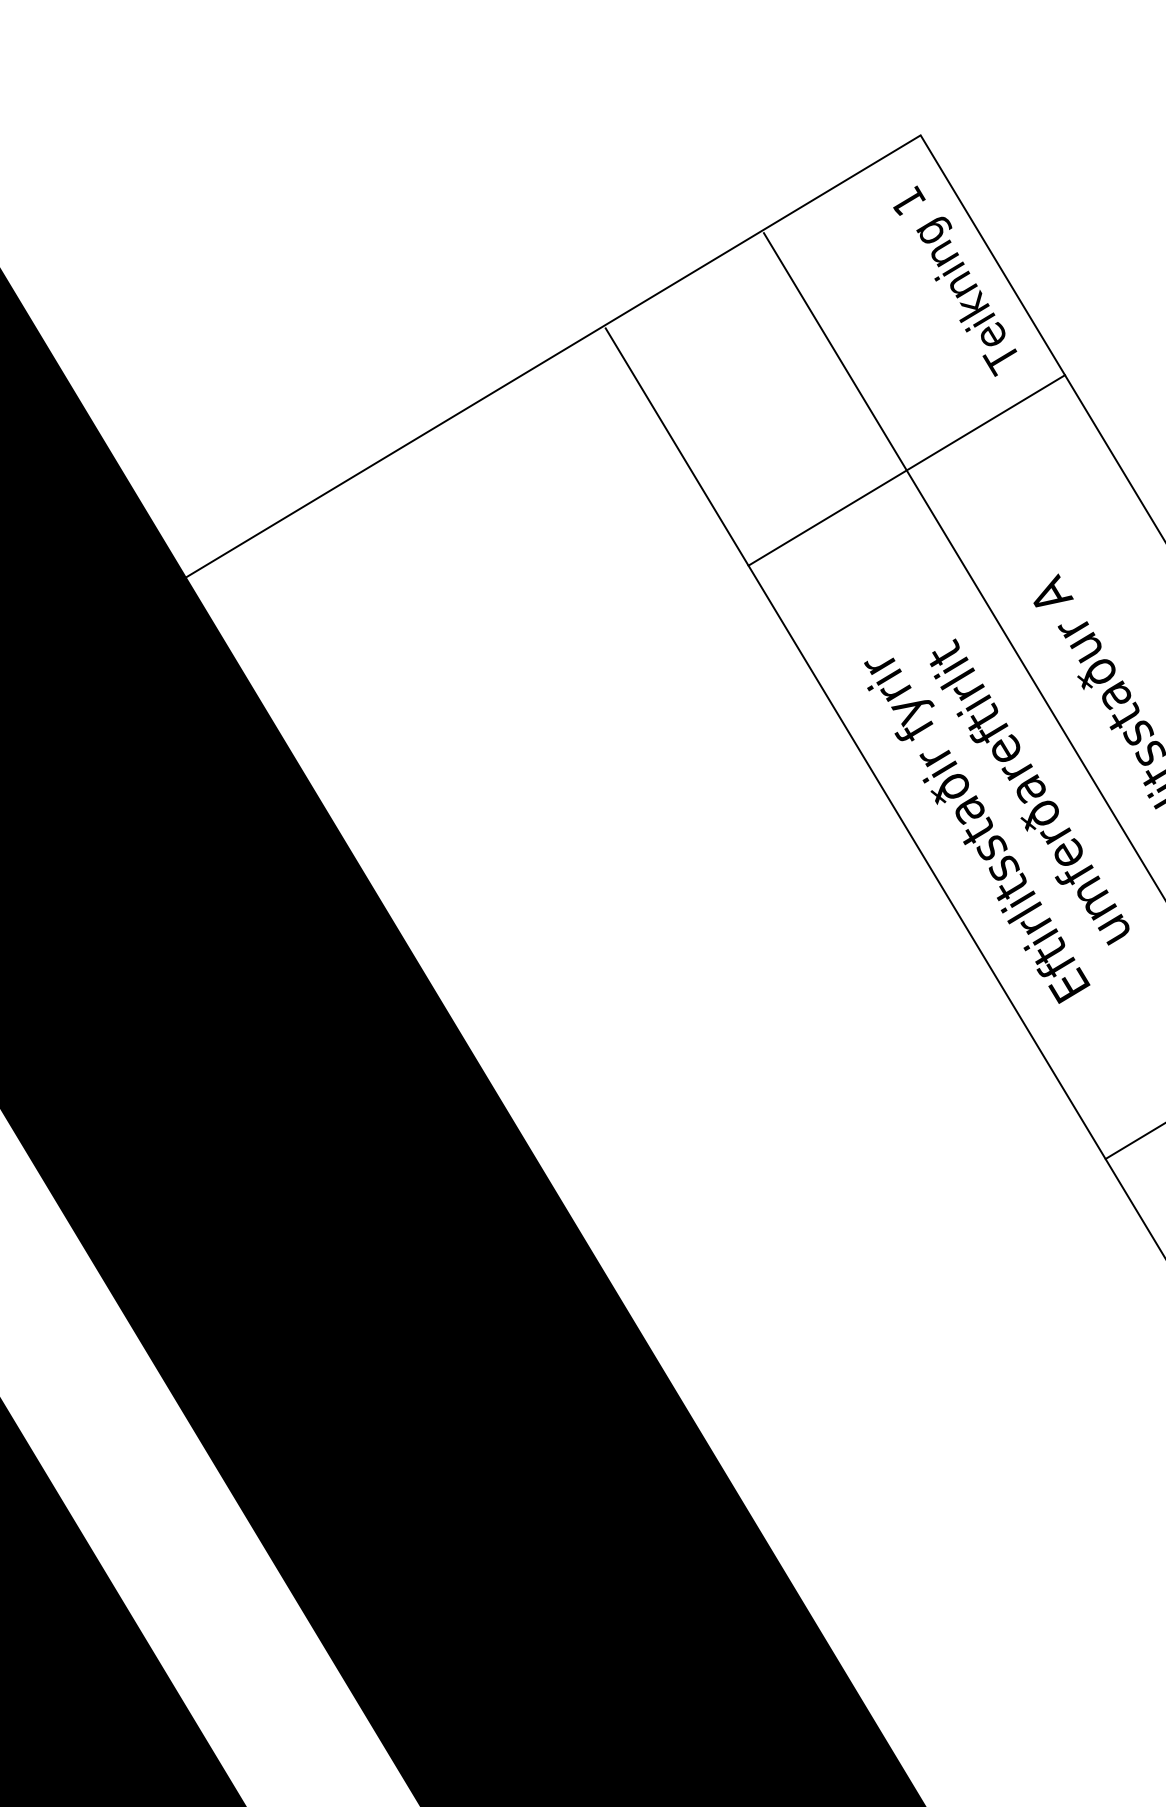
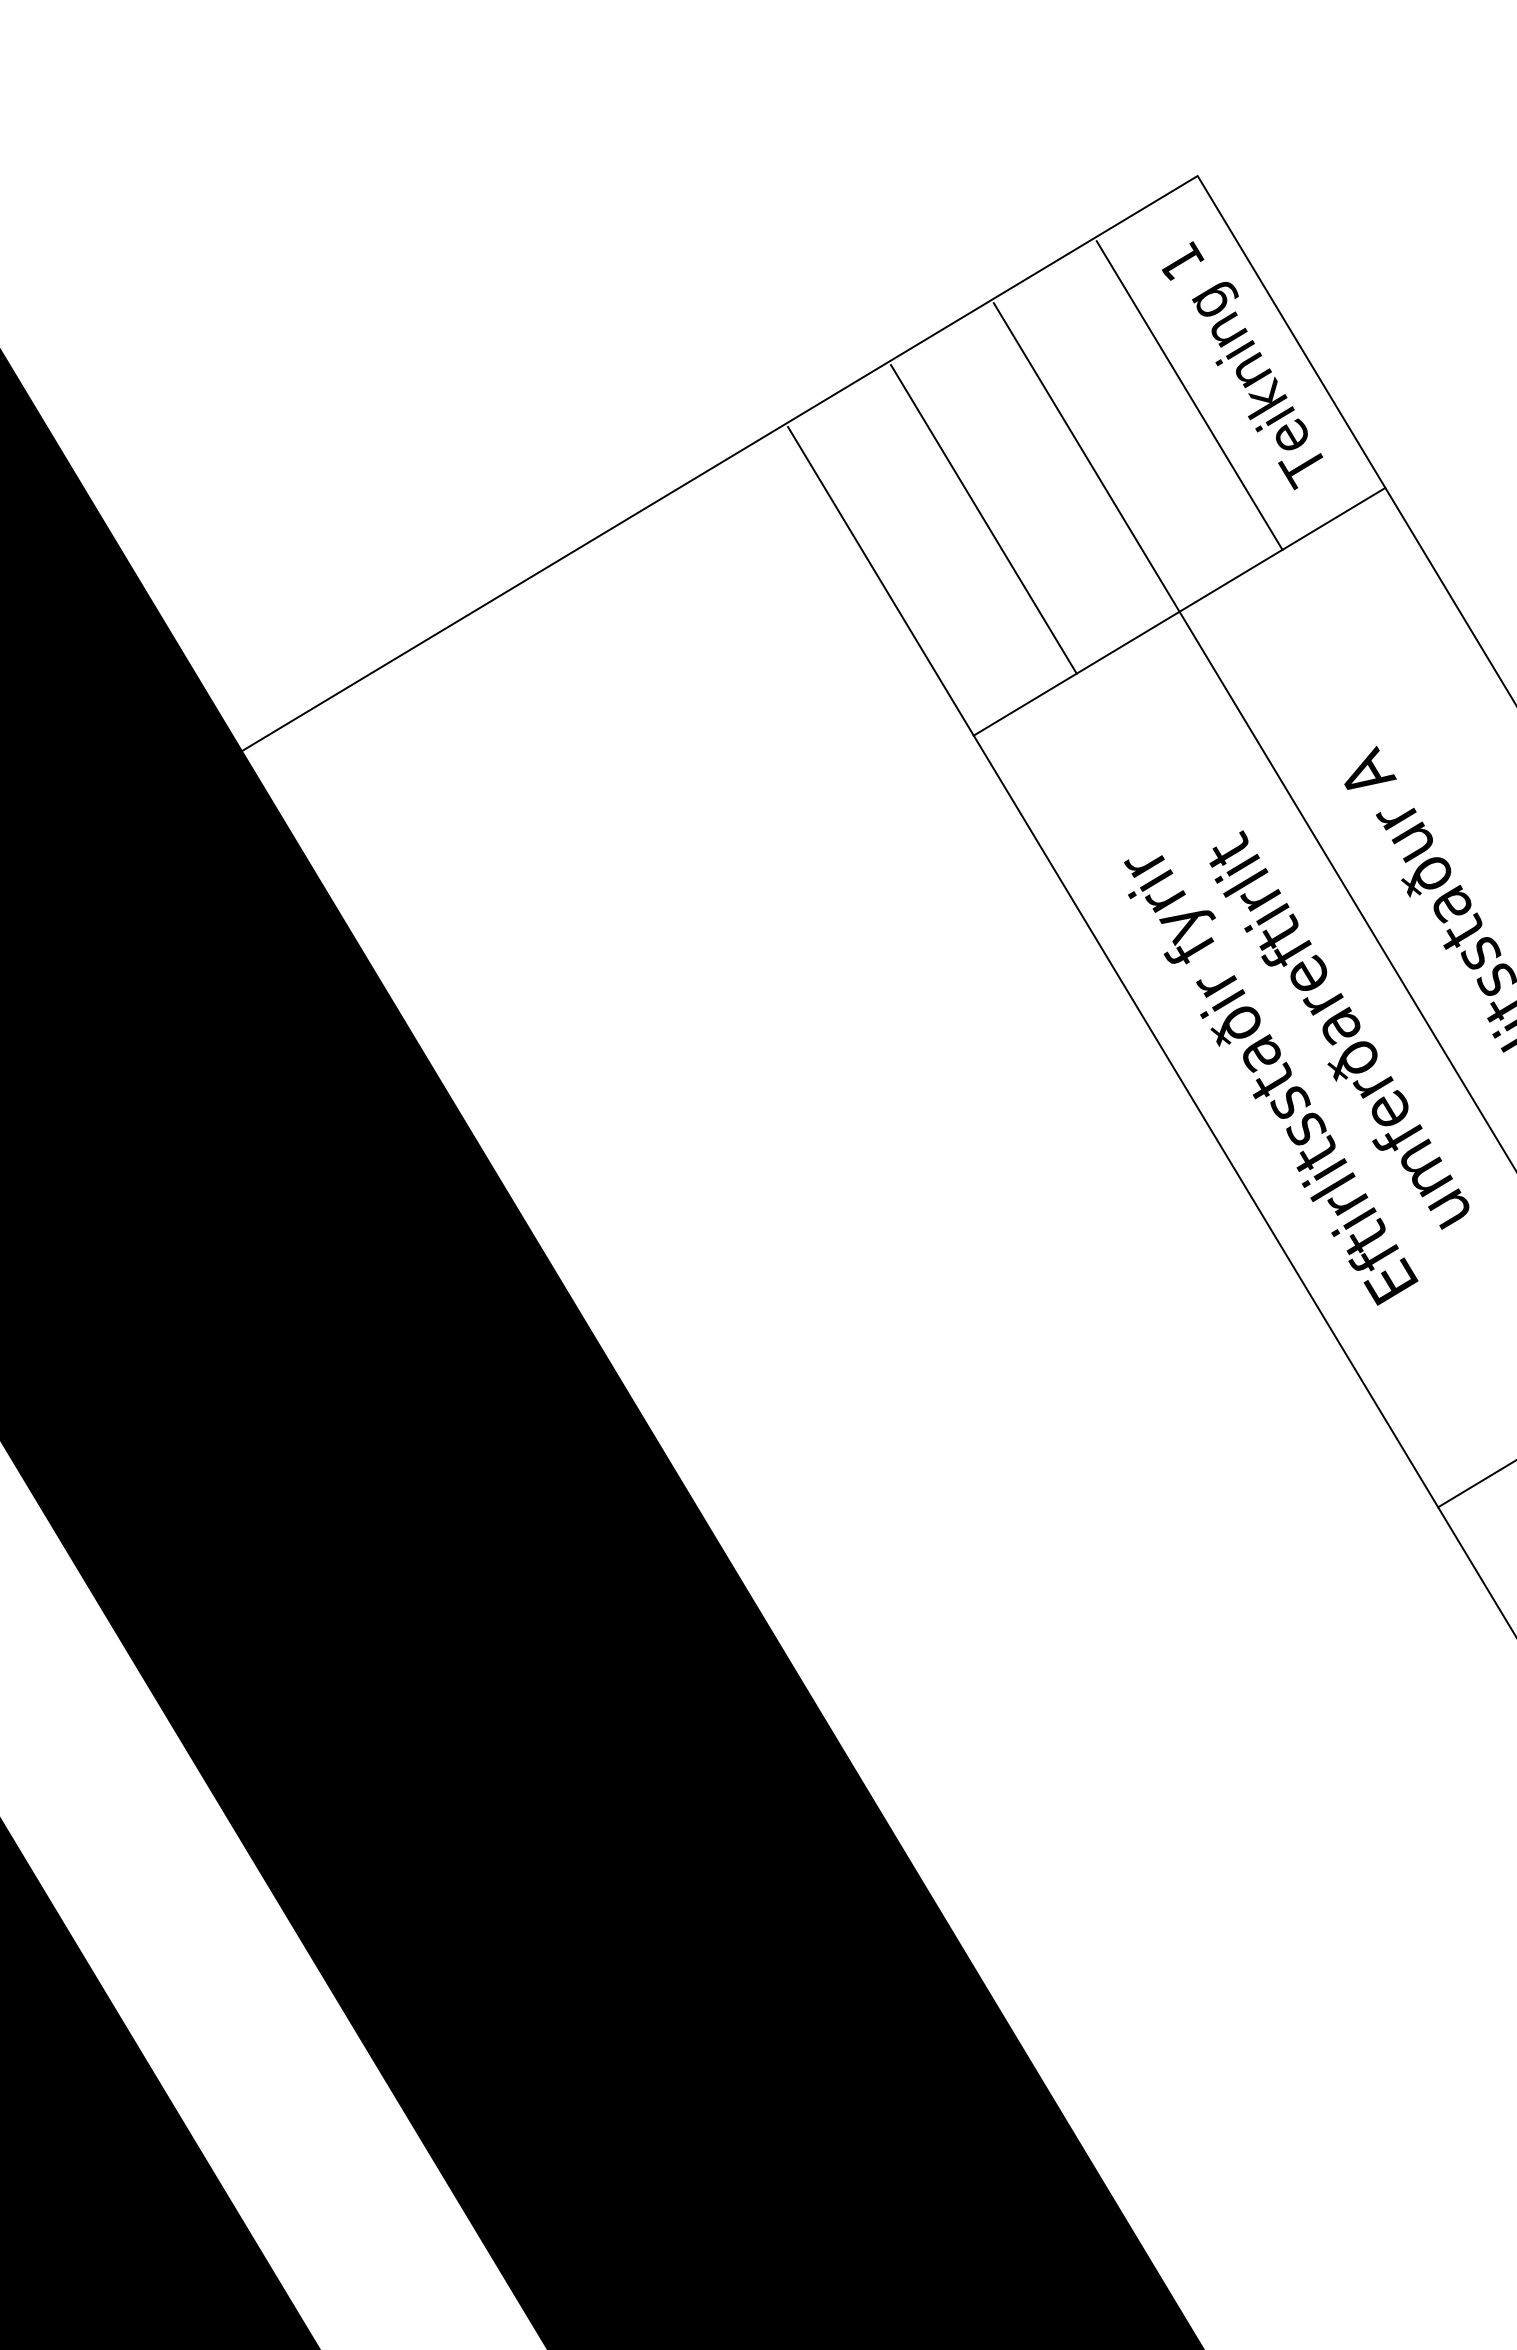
line: (914, 304) -> (1189, 395), added
line: (756, 399) -> (983, 519), added

